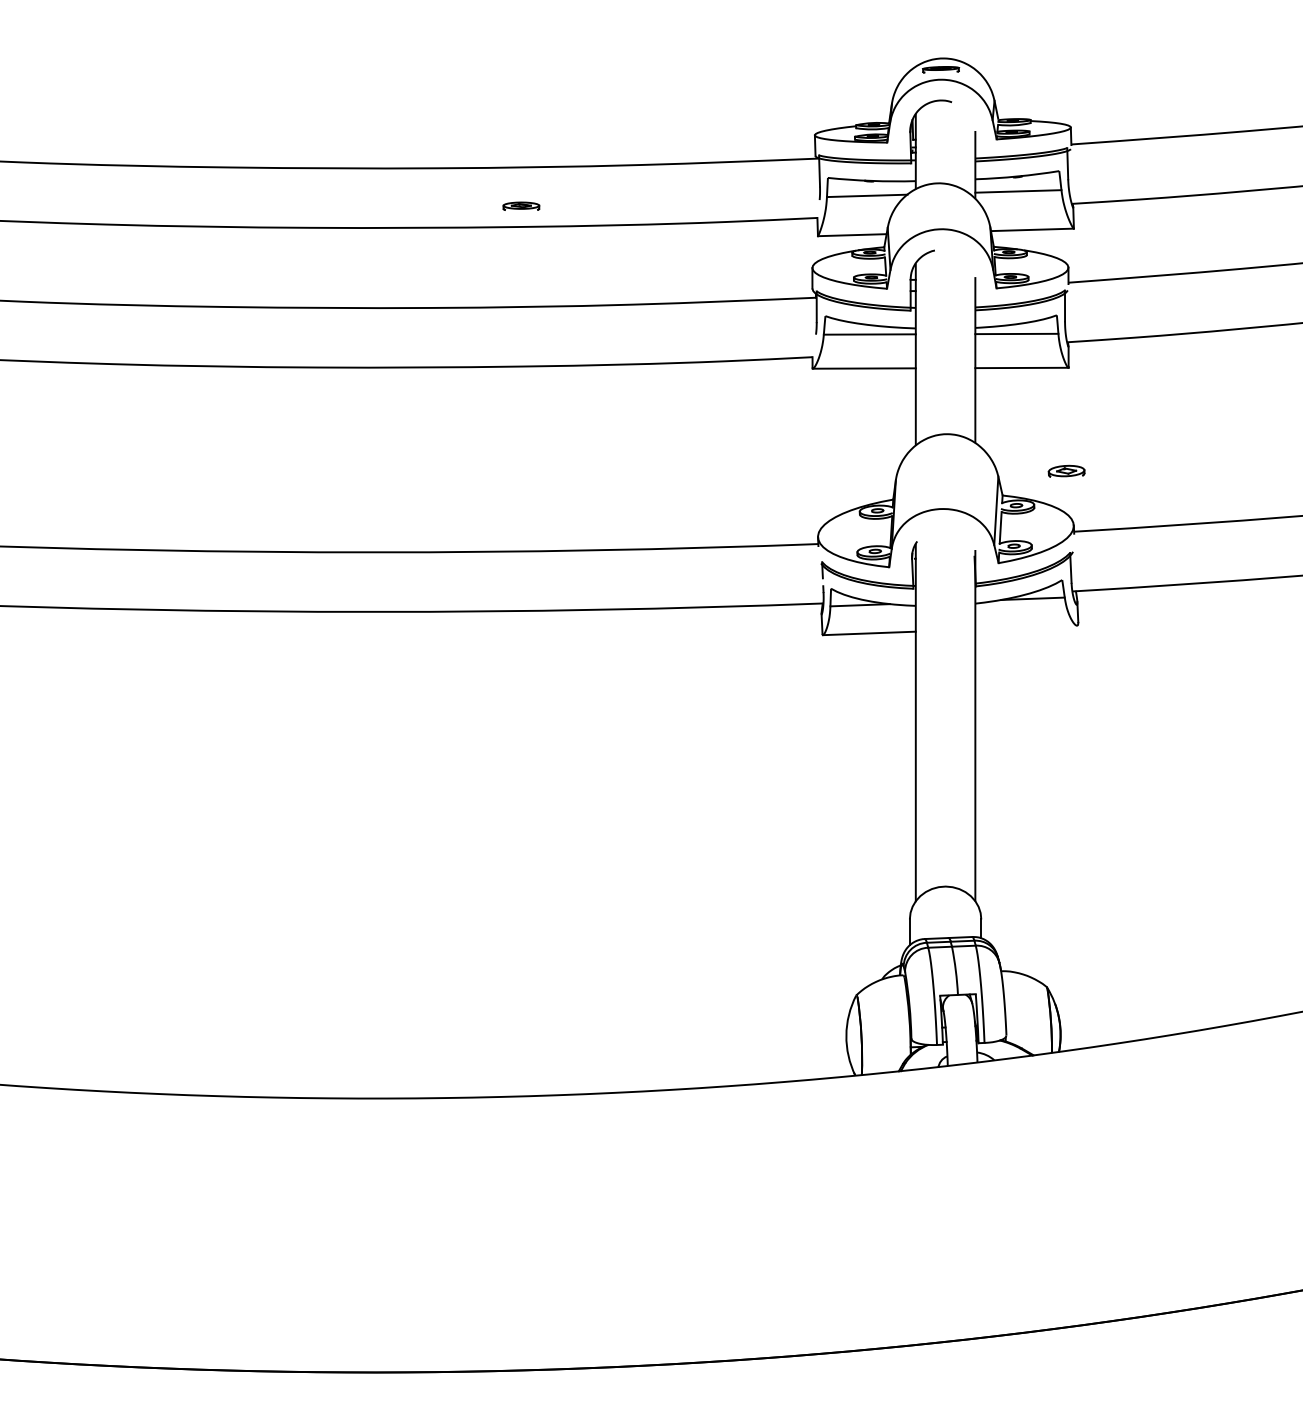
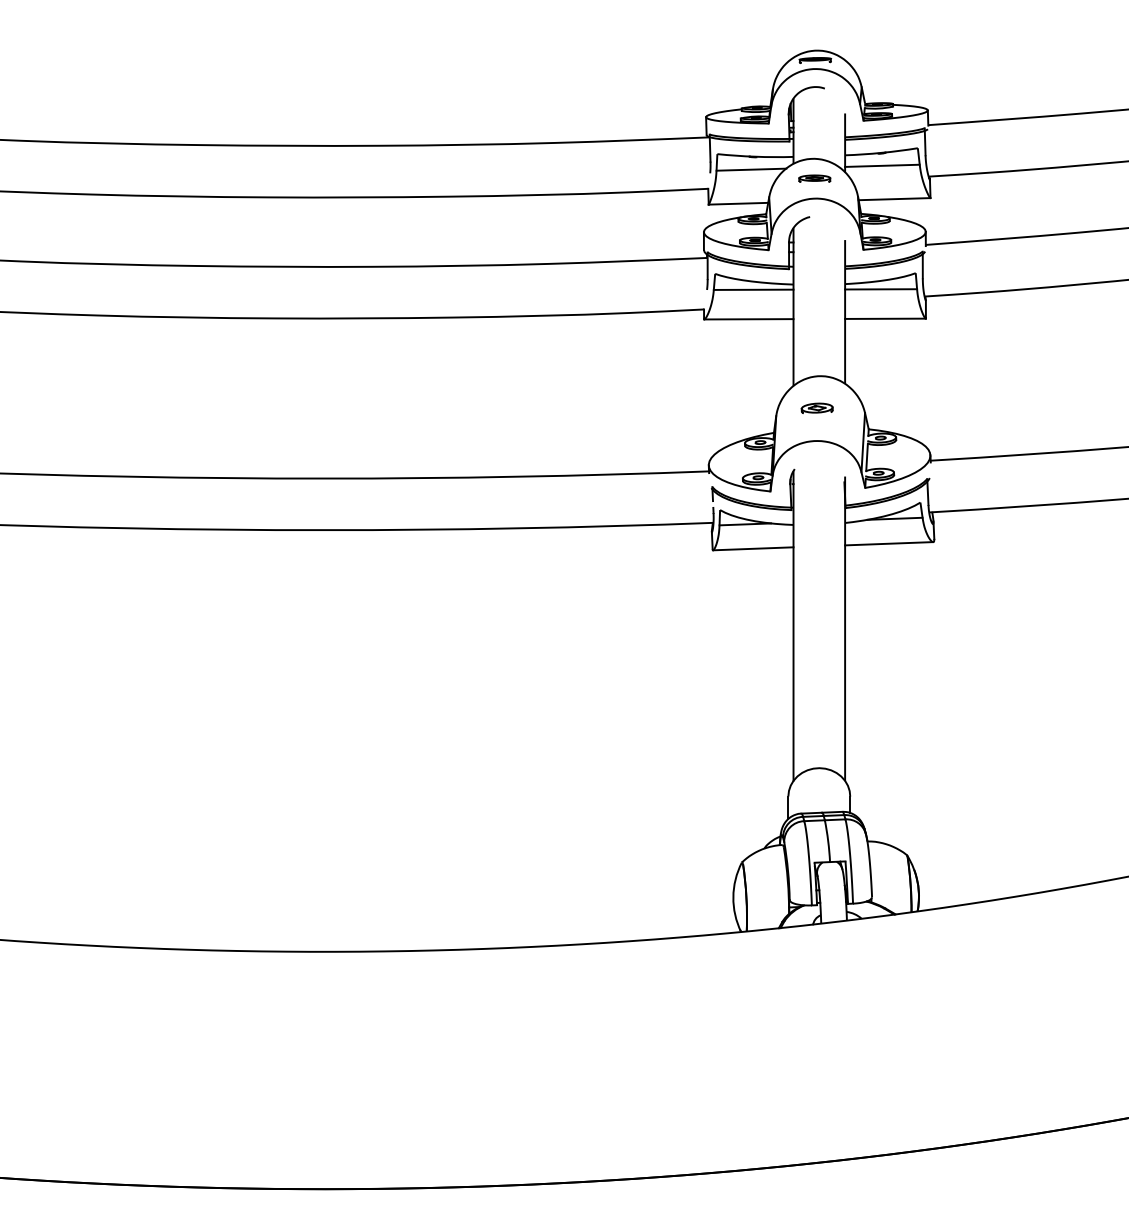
part: (521, 206) -> (814, 178), moved
part: (1065, 470) -> (816, 407), moved
line: (1026, 627) -> (889, 543), added

